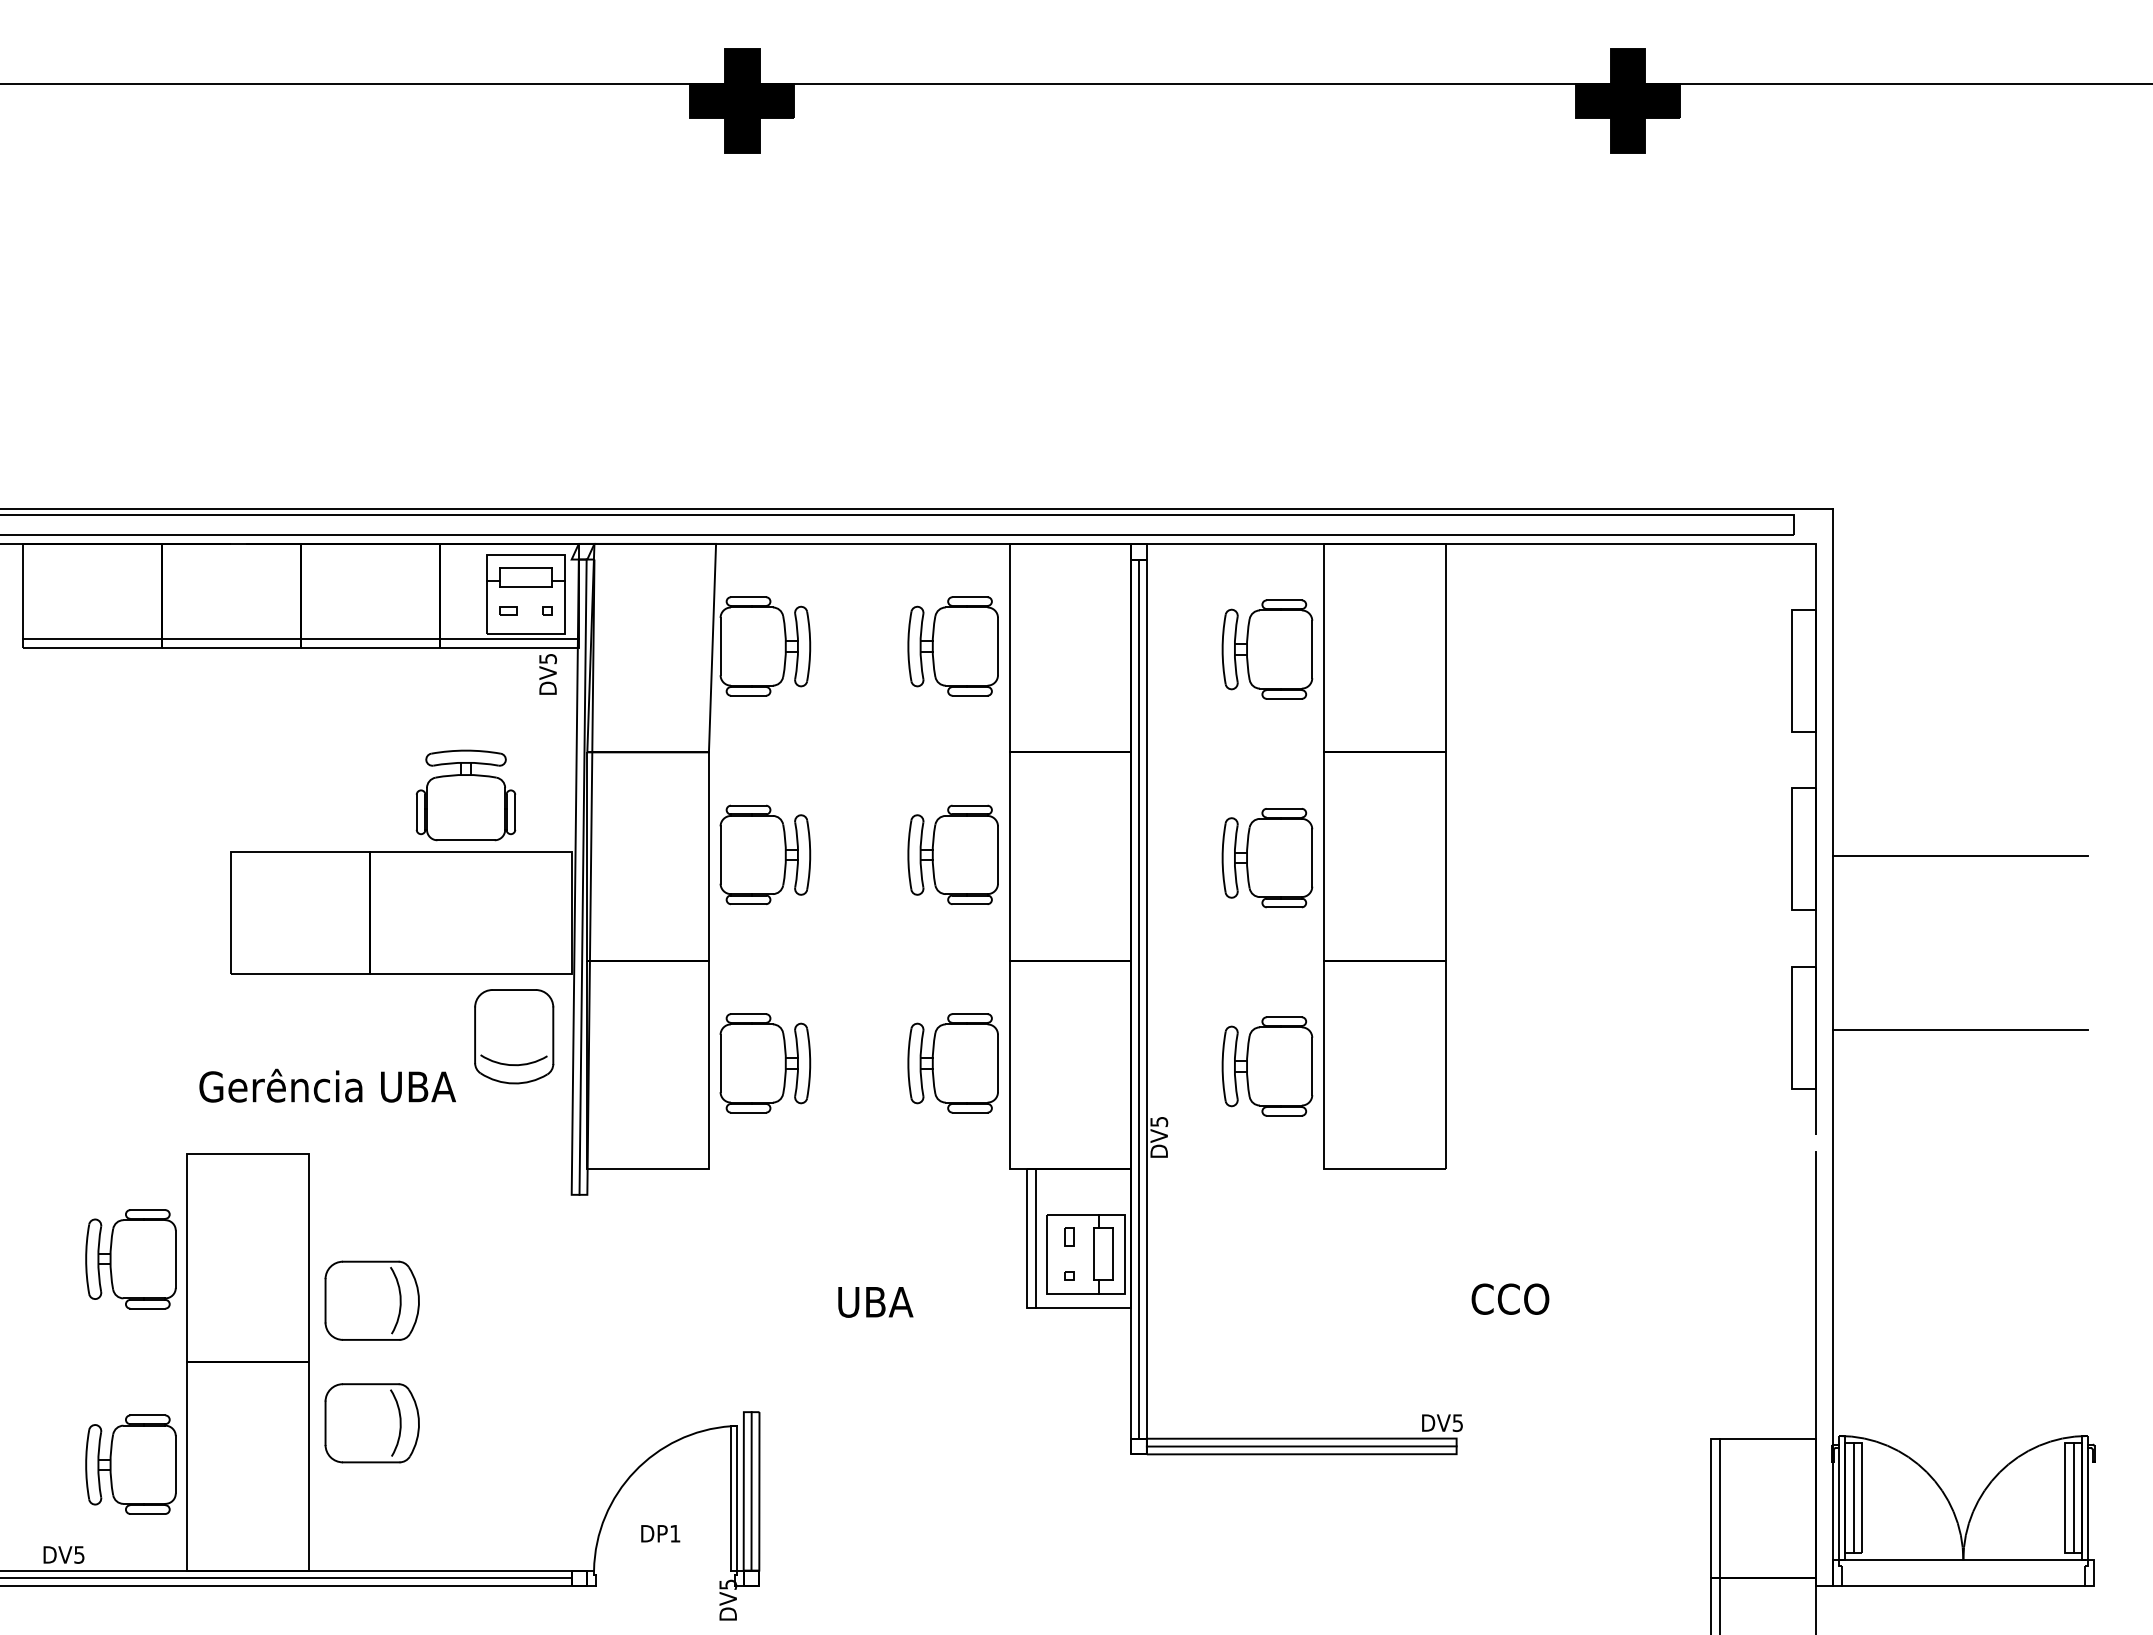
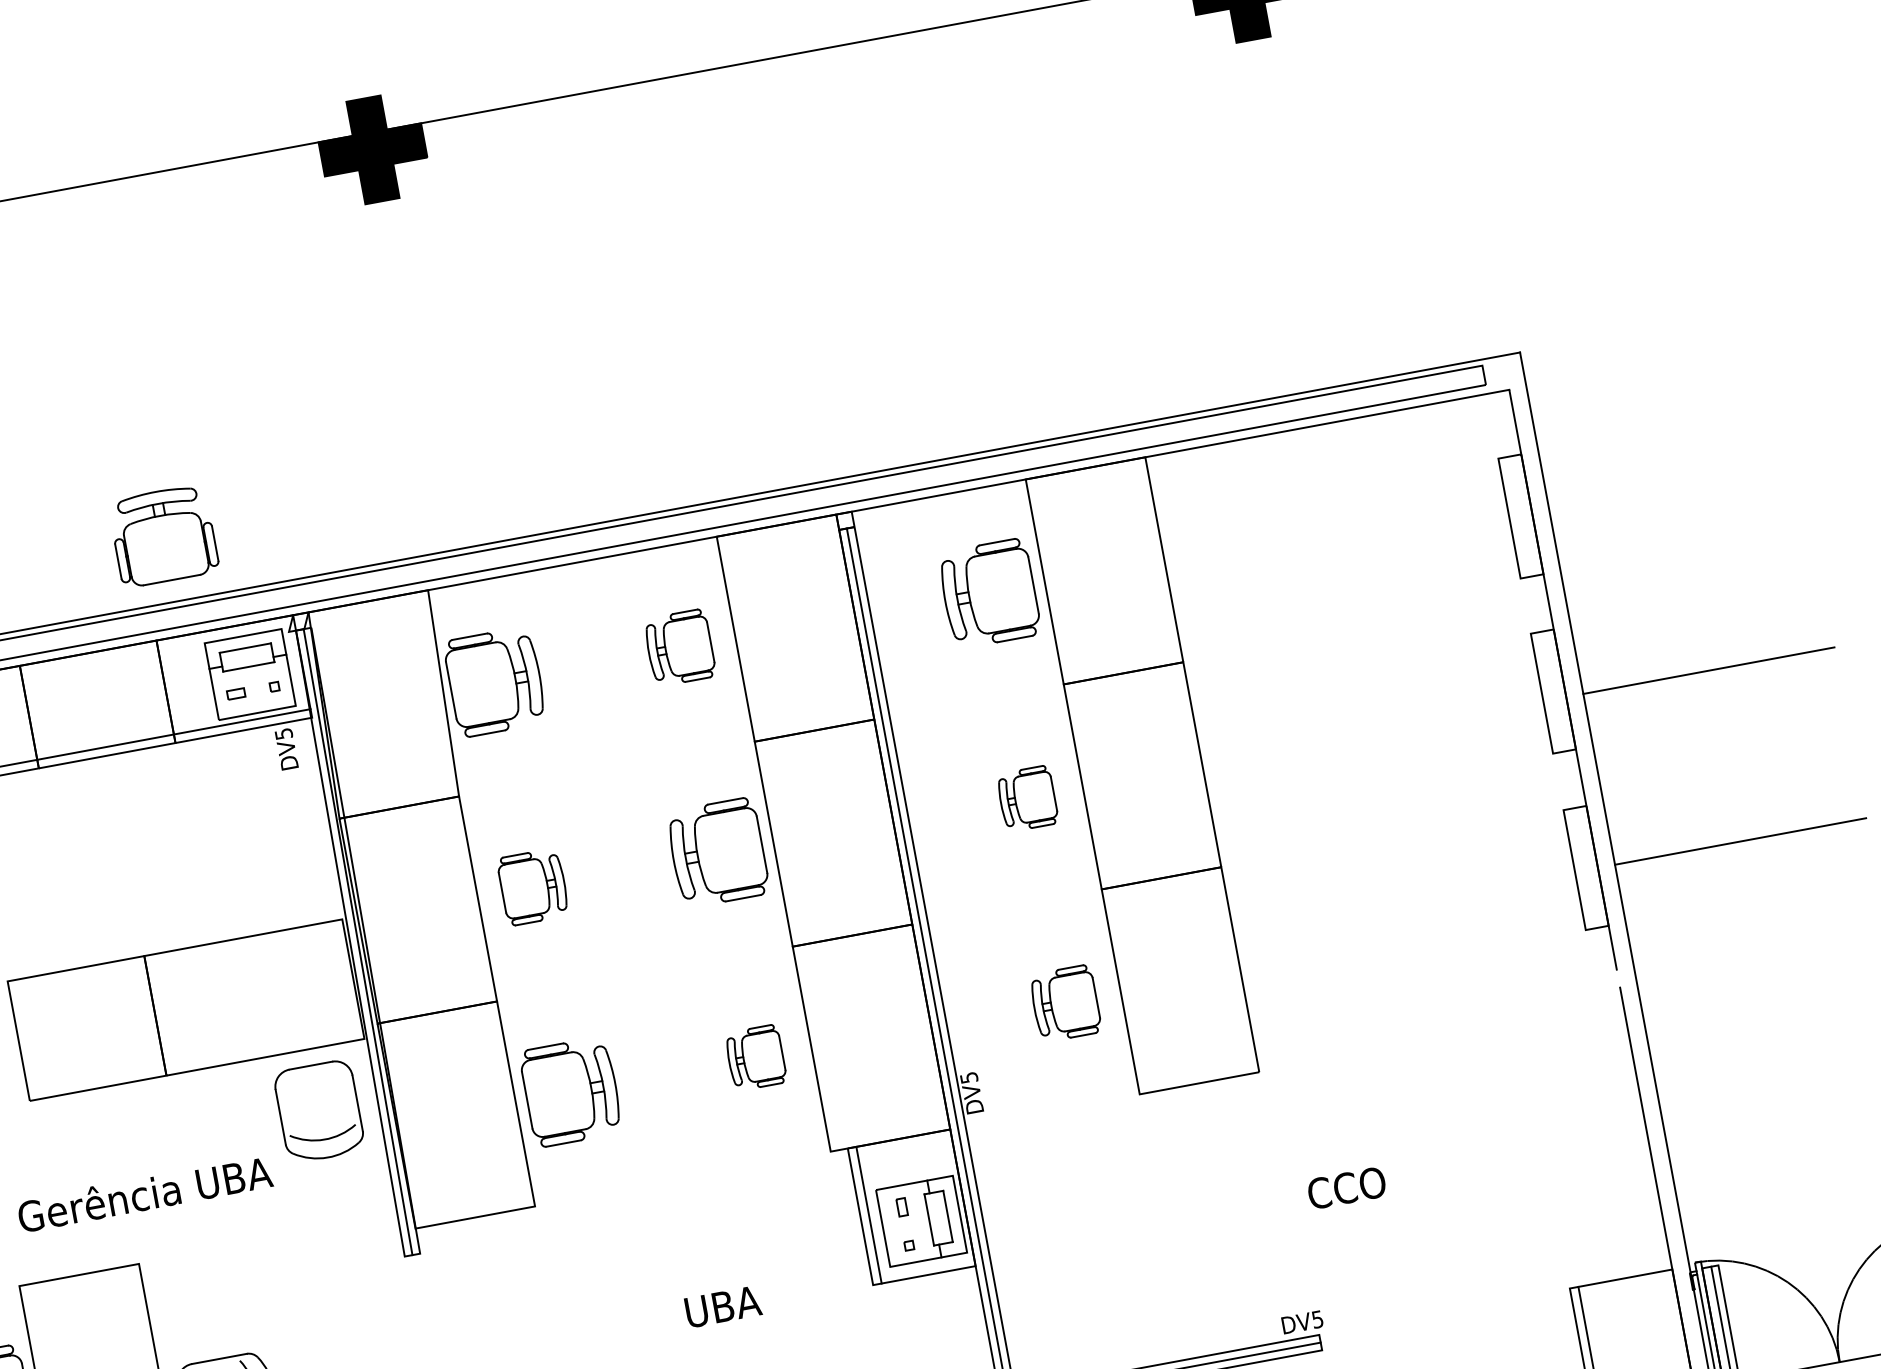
part: (952, 646) -> (679, 648), size x0.7
part: (465, 795) -> (163, 536), moved
part: (765, 854) -> (533, 886), size x0.7
part: (1267, 858) -> (1027, 799), size x0.6
part: (952, 1063) -> (755, 1058), size x0.6
part: (1267, 1066) -> (1065, 1003), size x0.7

